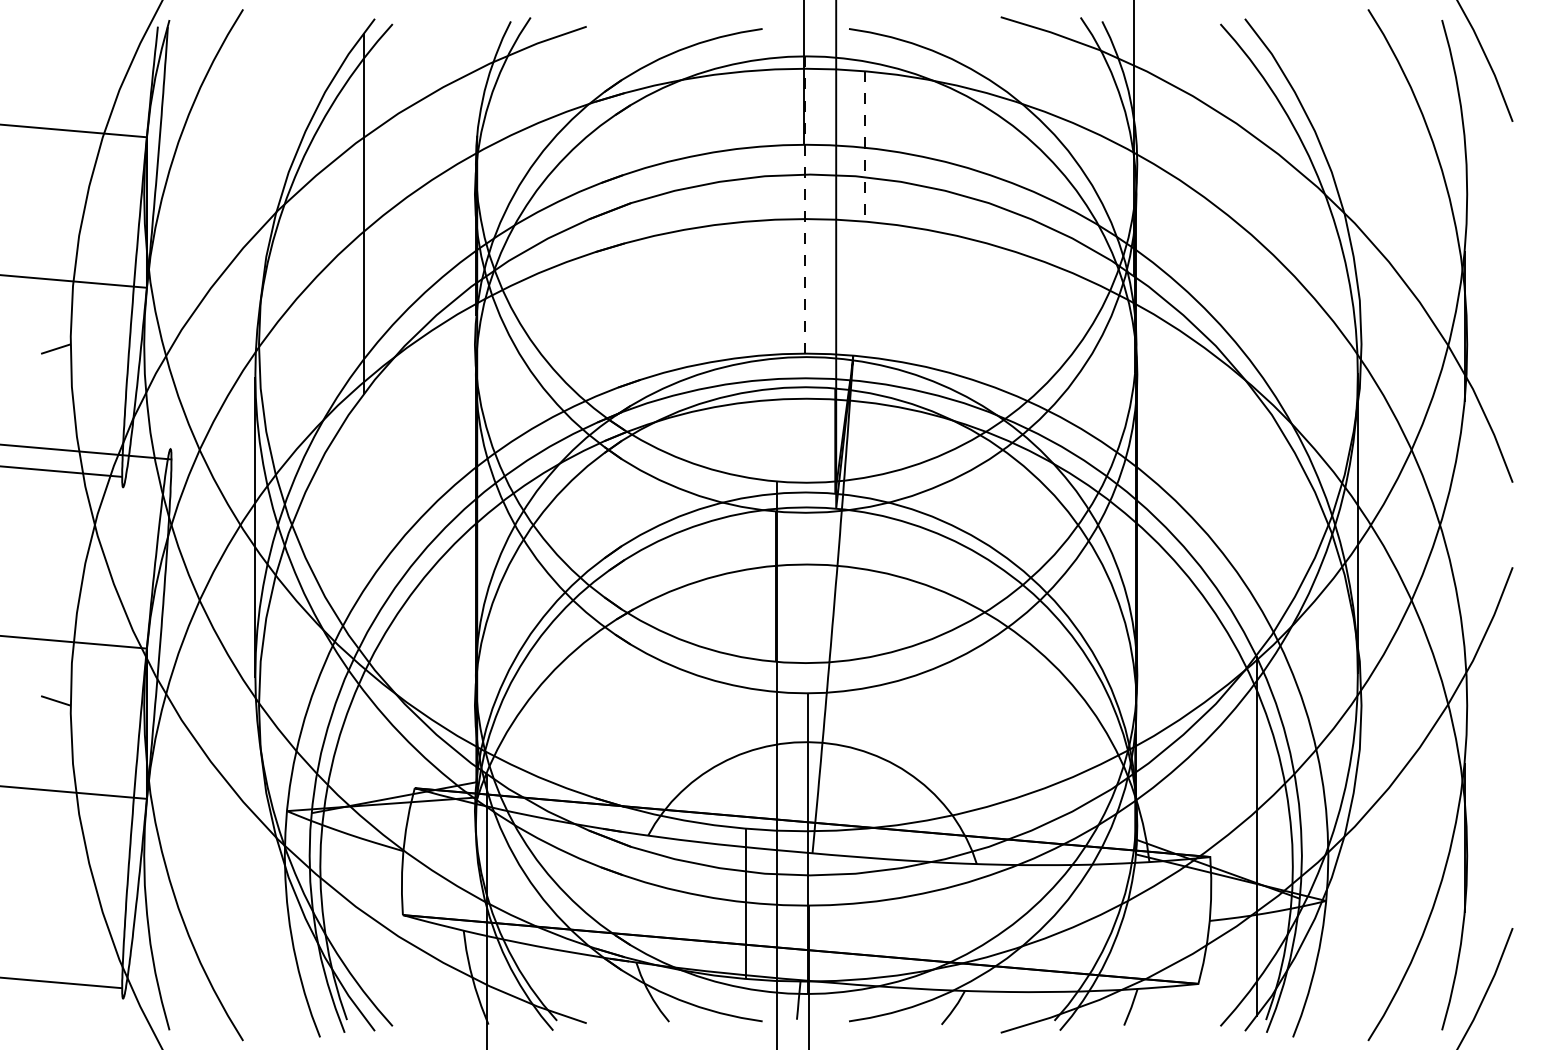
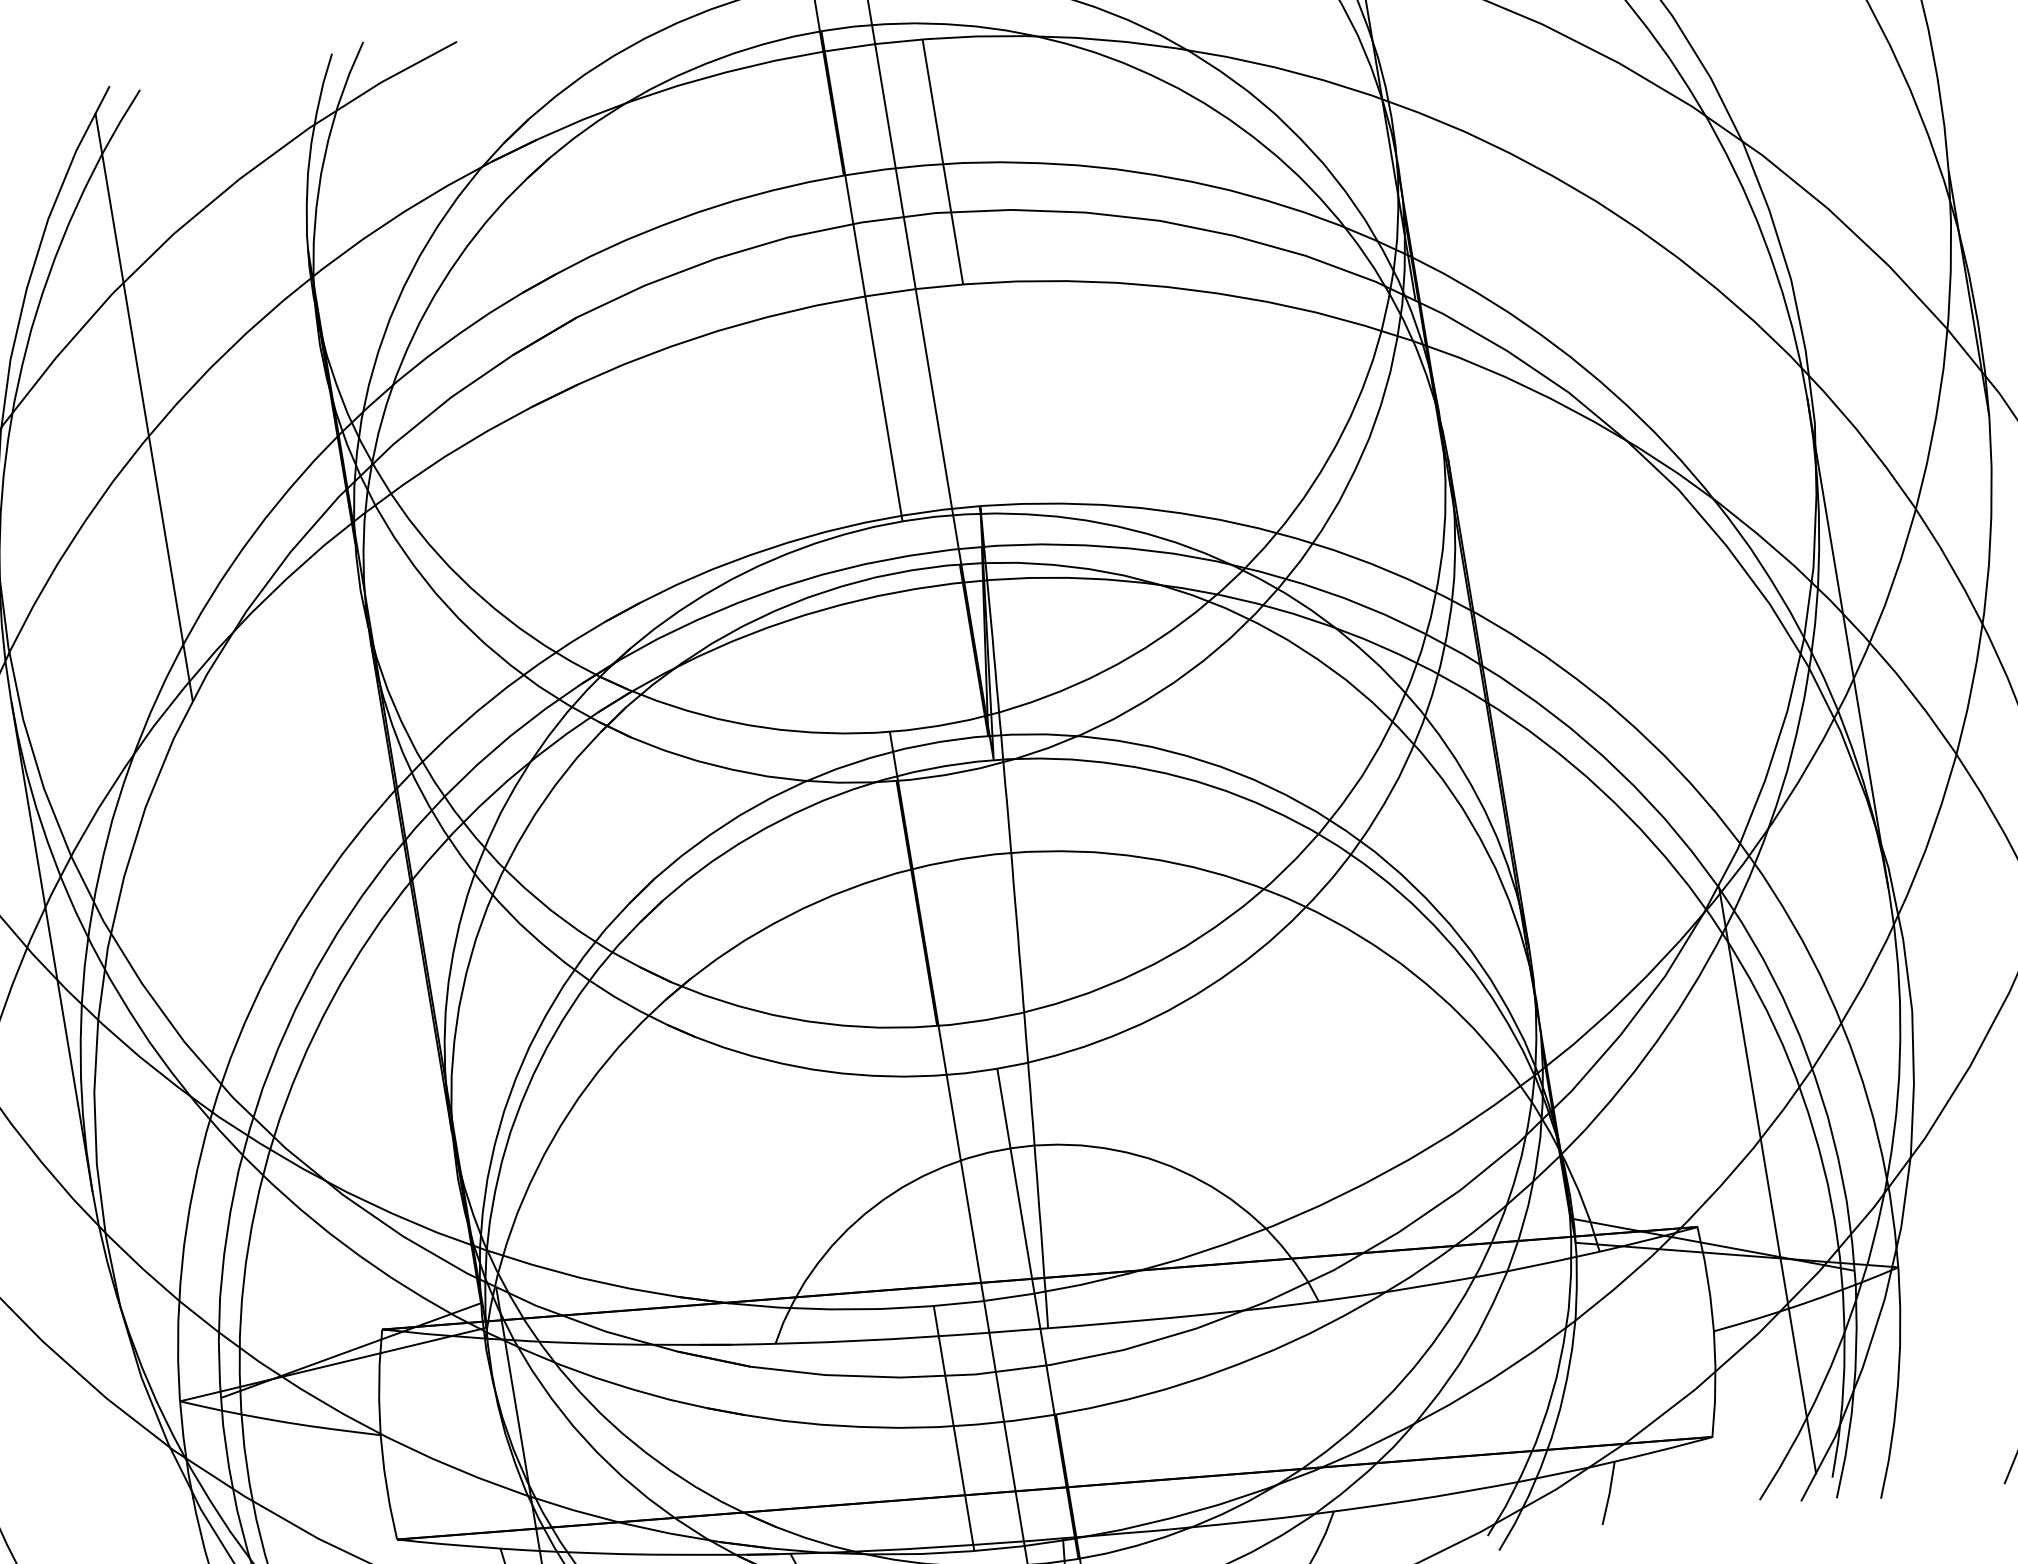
line: (864, 146) -> (942, 162), dashed -> solid
line: (805, 207) -> (862, 277), dashed -> solid

